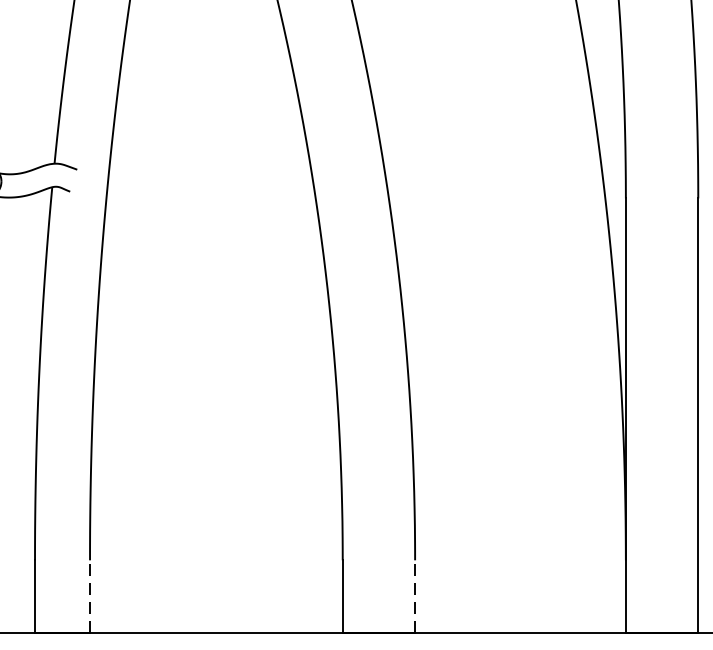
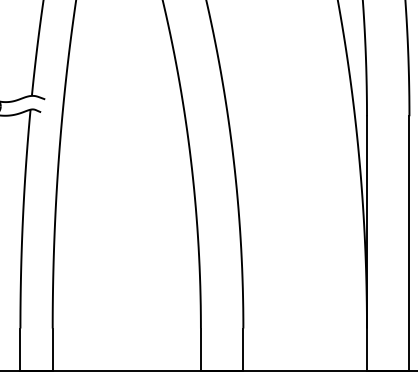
line: (89, 596) -> (52, 349), dashed -> solid
line: (415, 596) -> (243, 349), dashed -> solid

